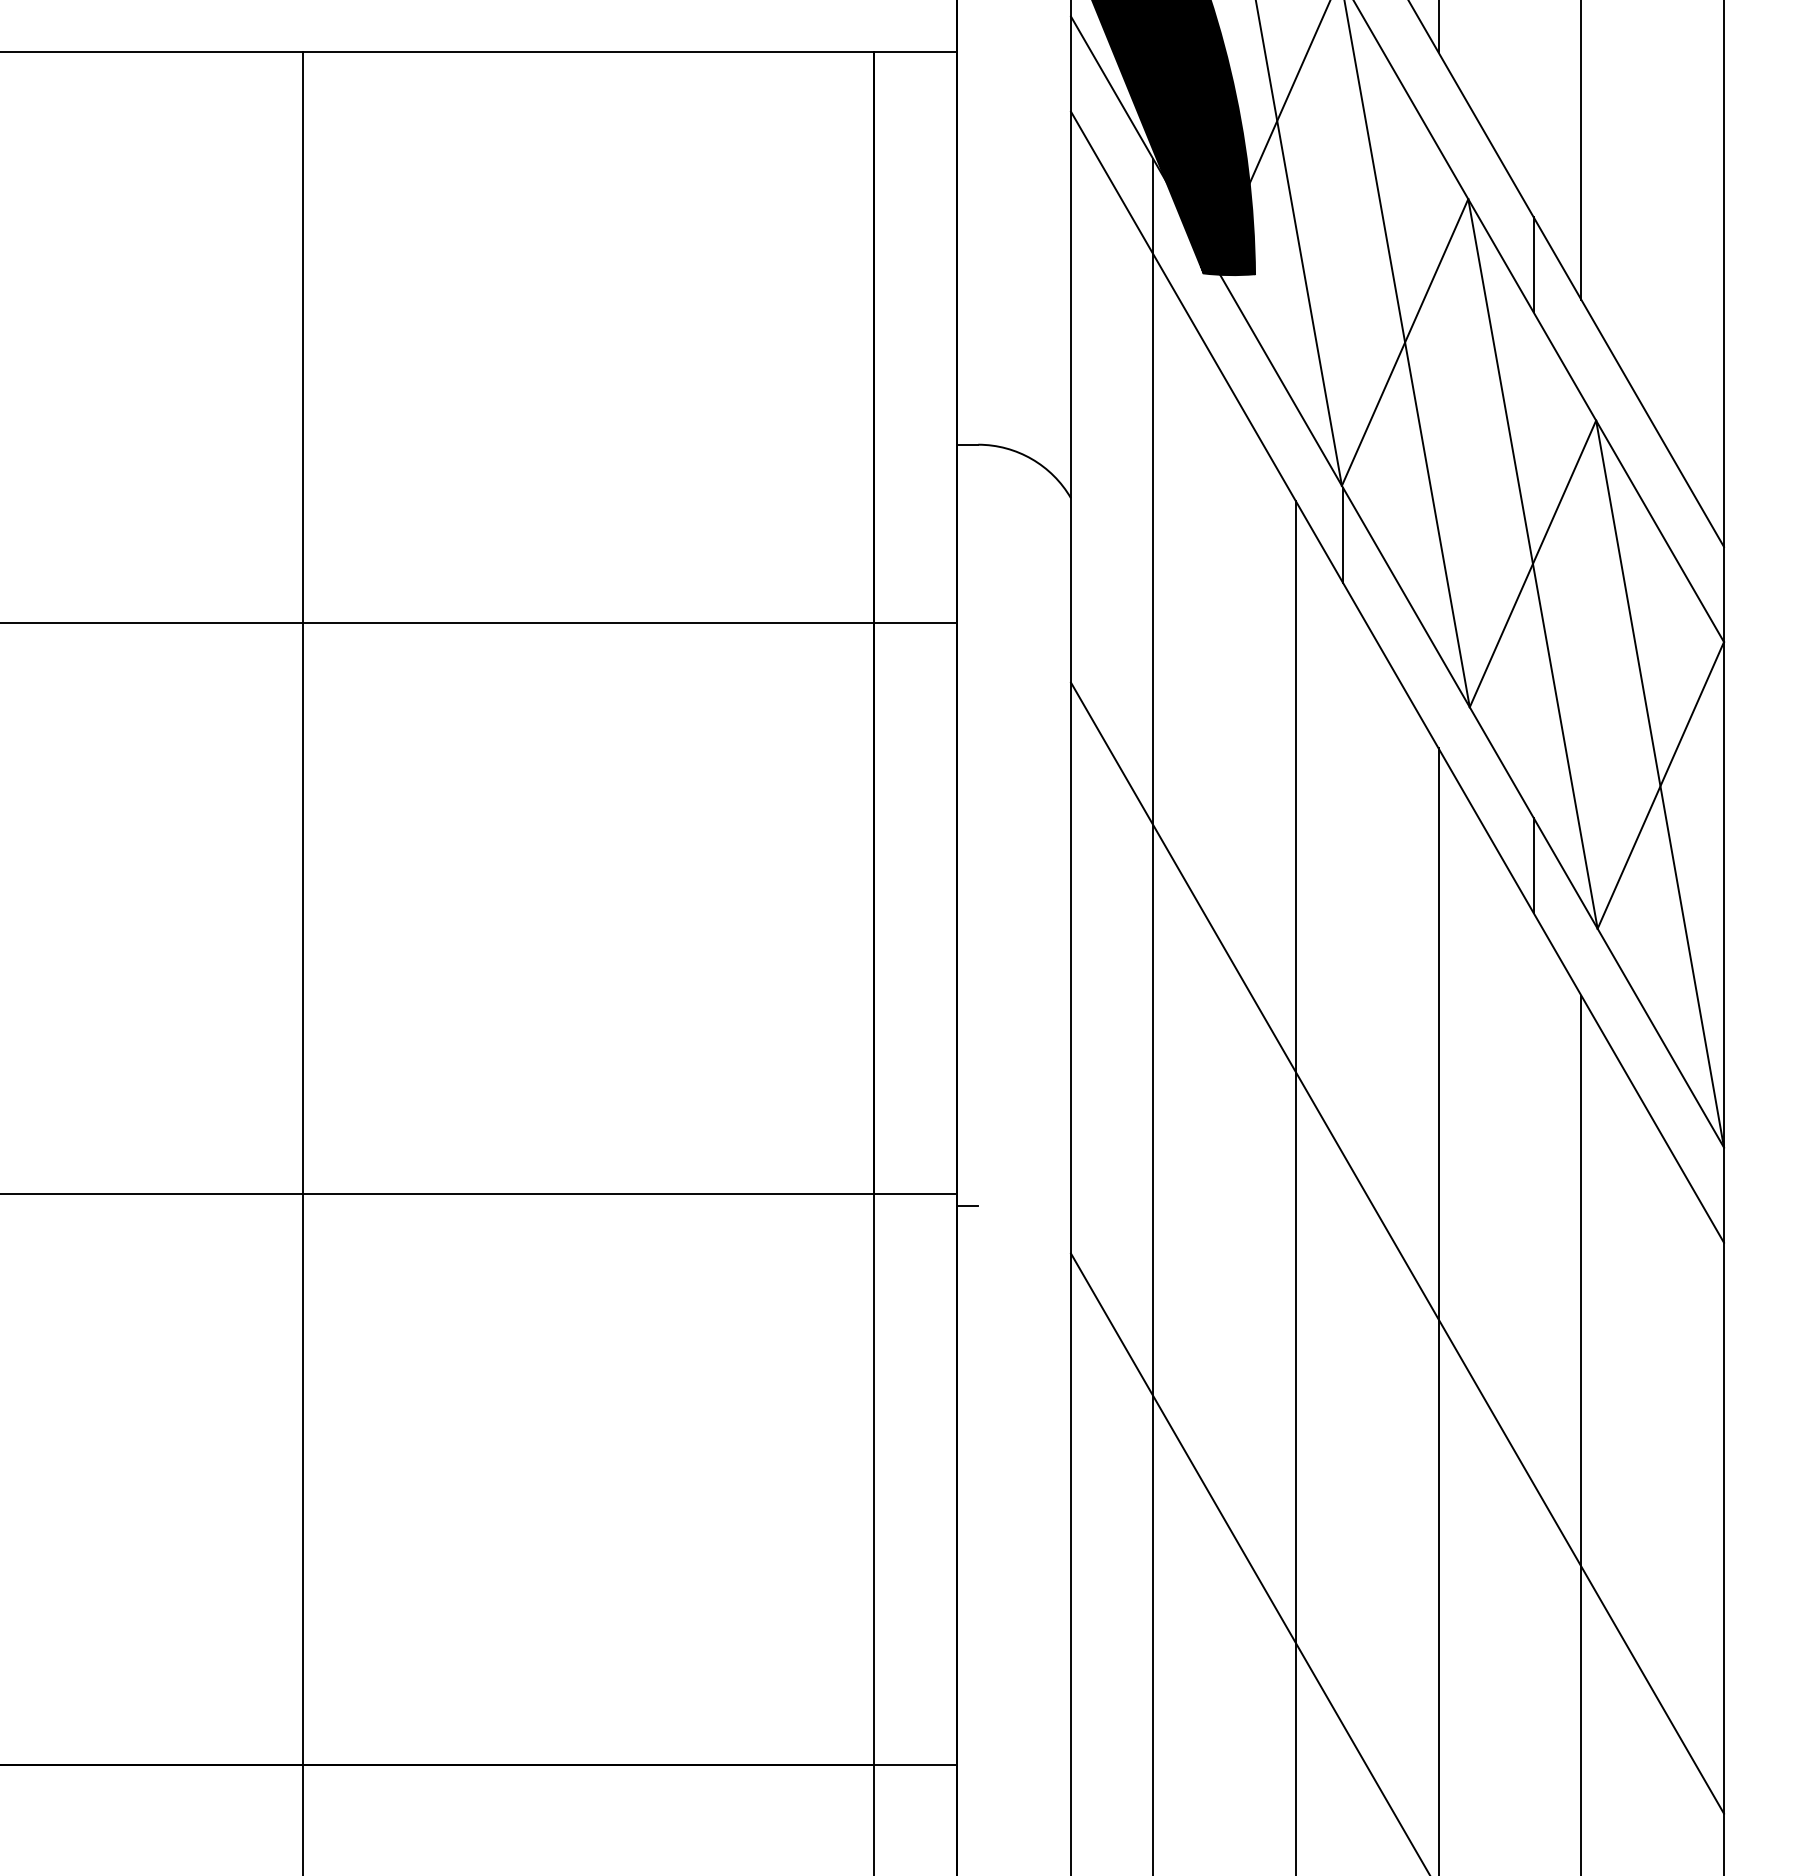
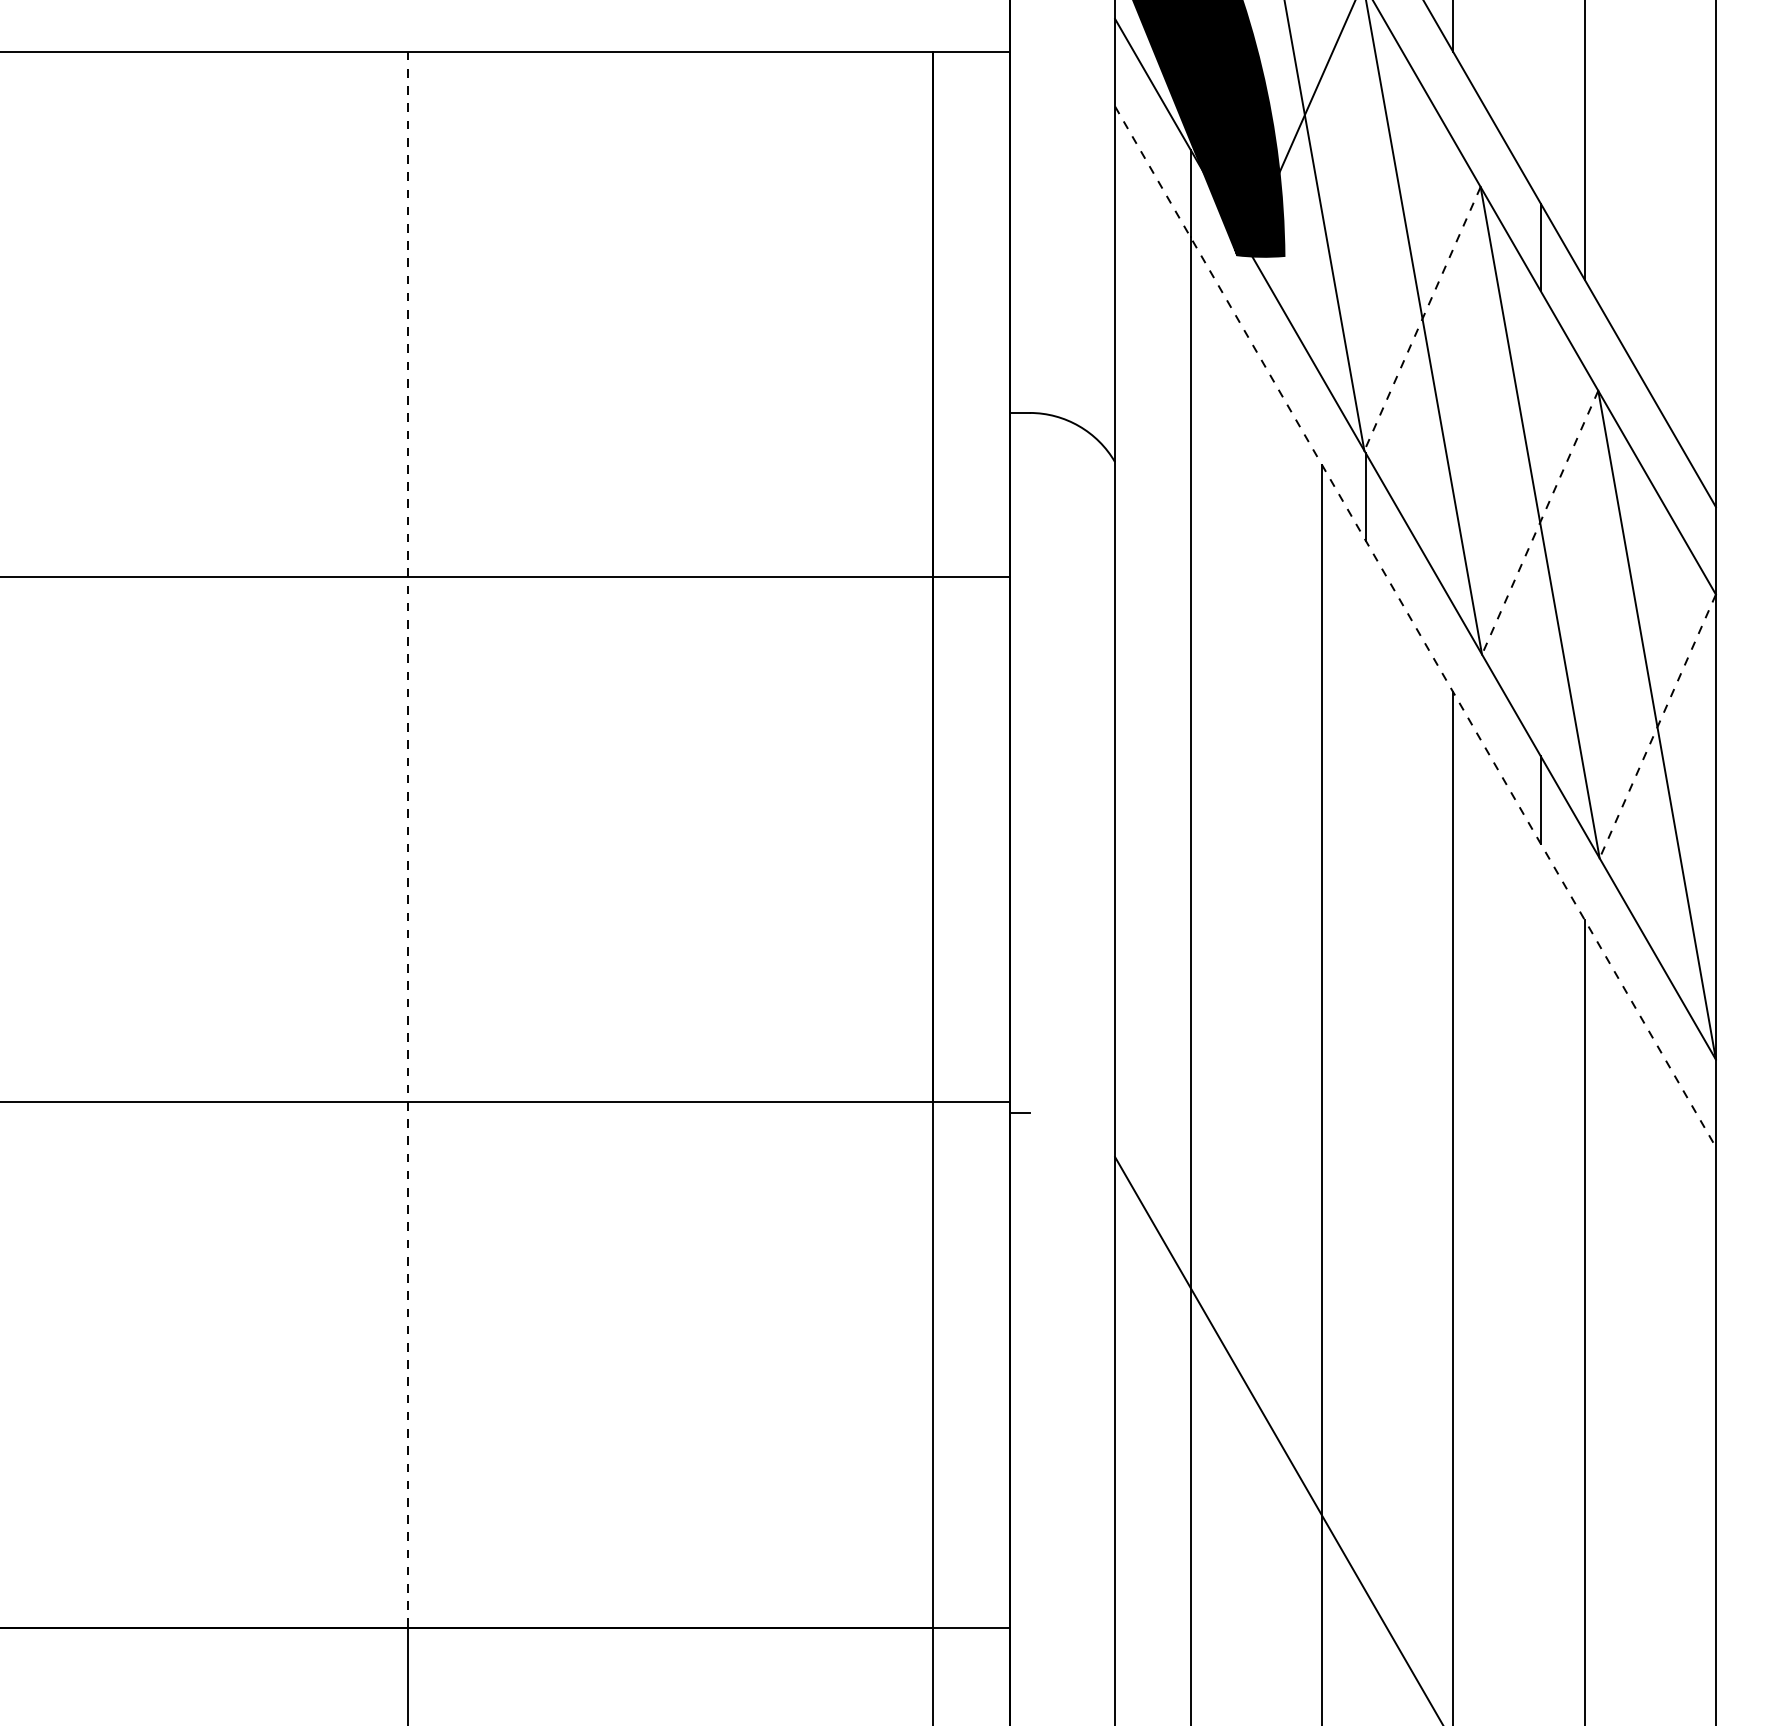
line: (1405, 343) -> (1422, 319), solid -> dashed
line: (1532, 564) -> (1539, 523), solid -> dashed
line: (1397, 676) -> (1415, 626), solid -> dashed
line: (1660, 785) -> (1657, 726), solid -> dashed
line: (302, 908) -> (408, 839), solid -> dashed
line: (1397, 1247) -> (1415, 1151), removed

